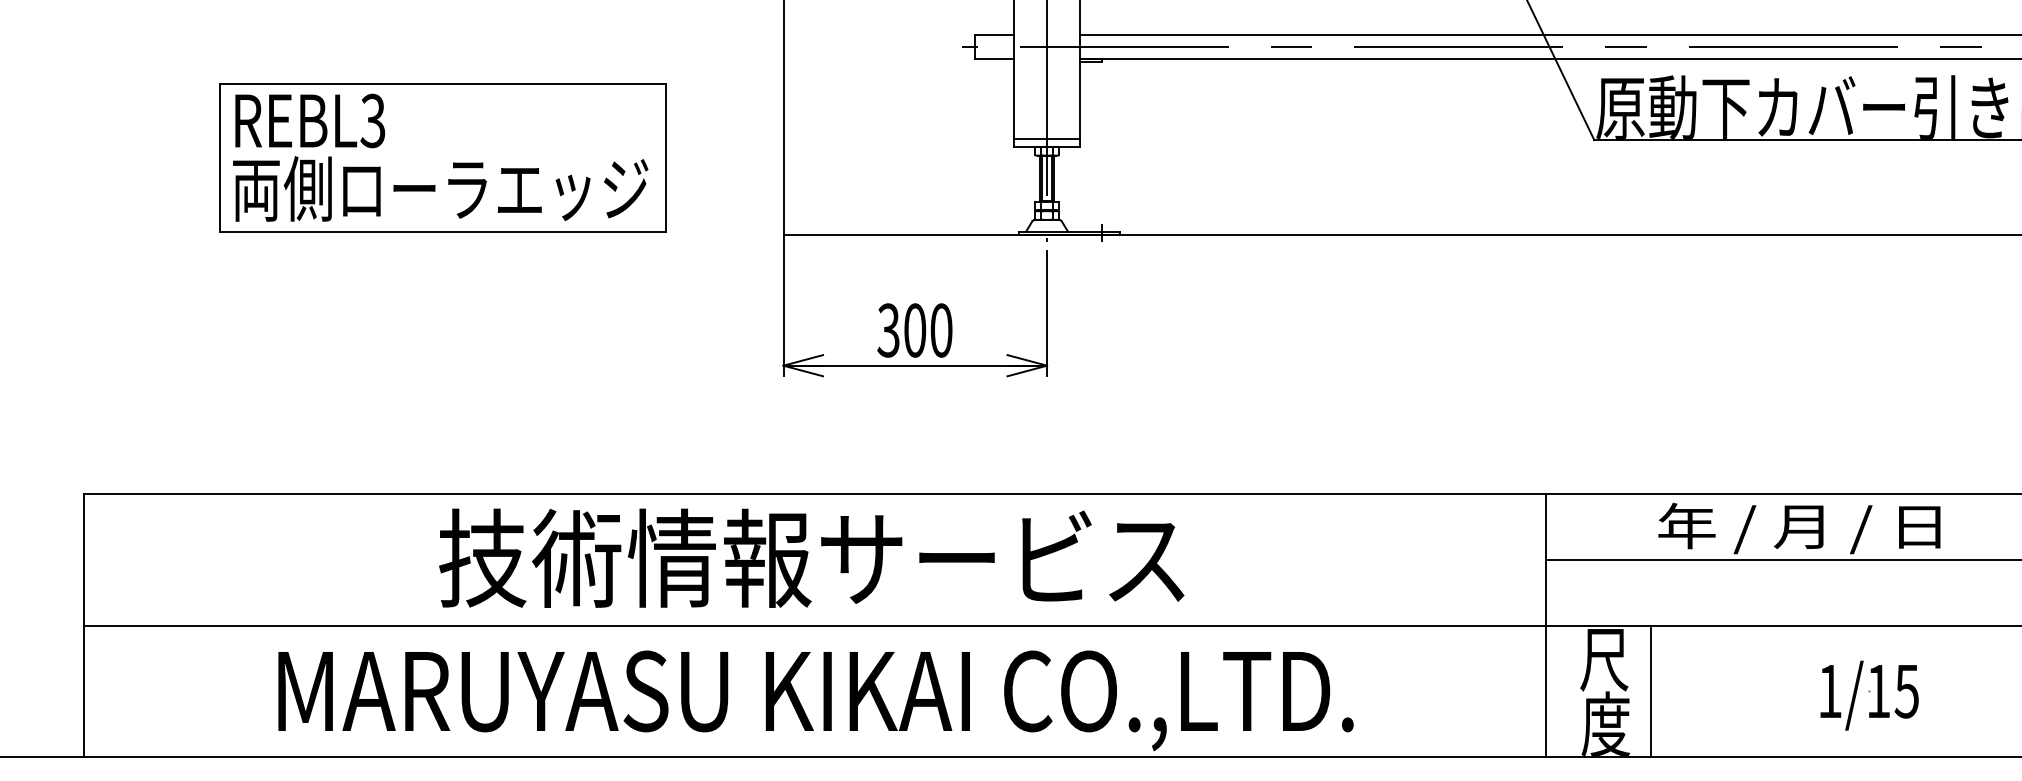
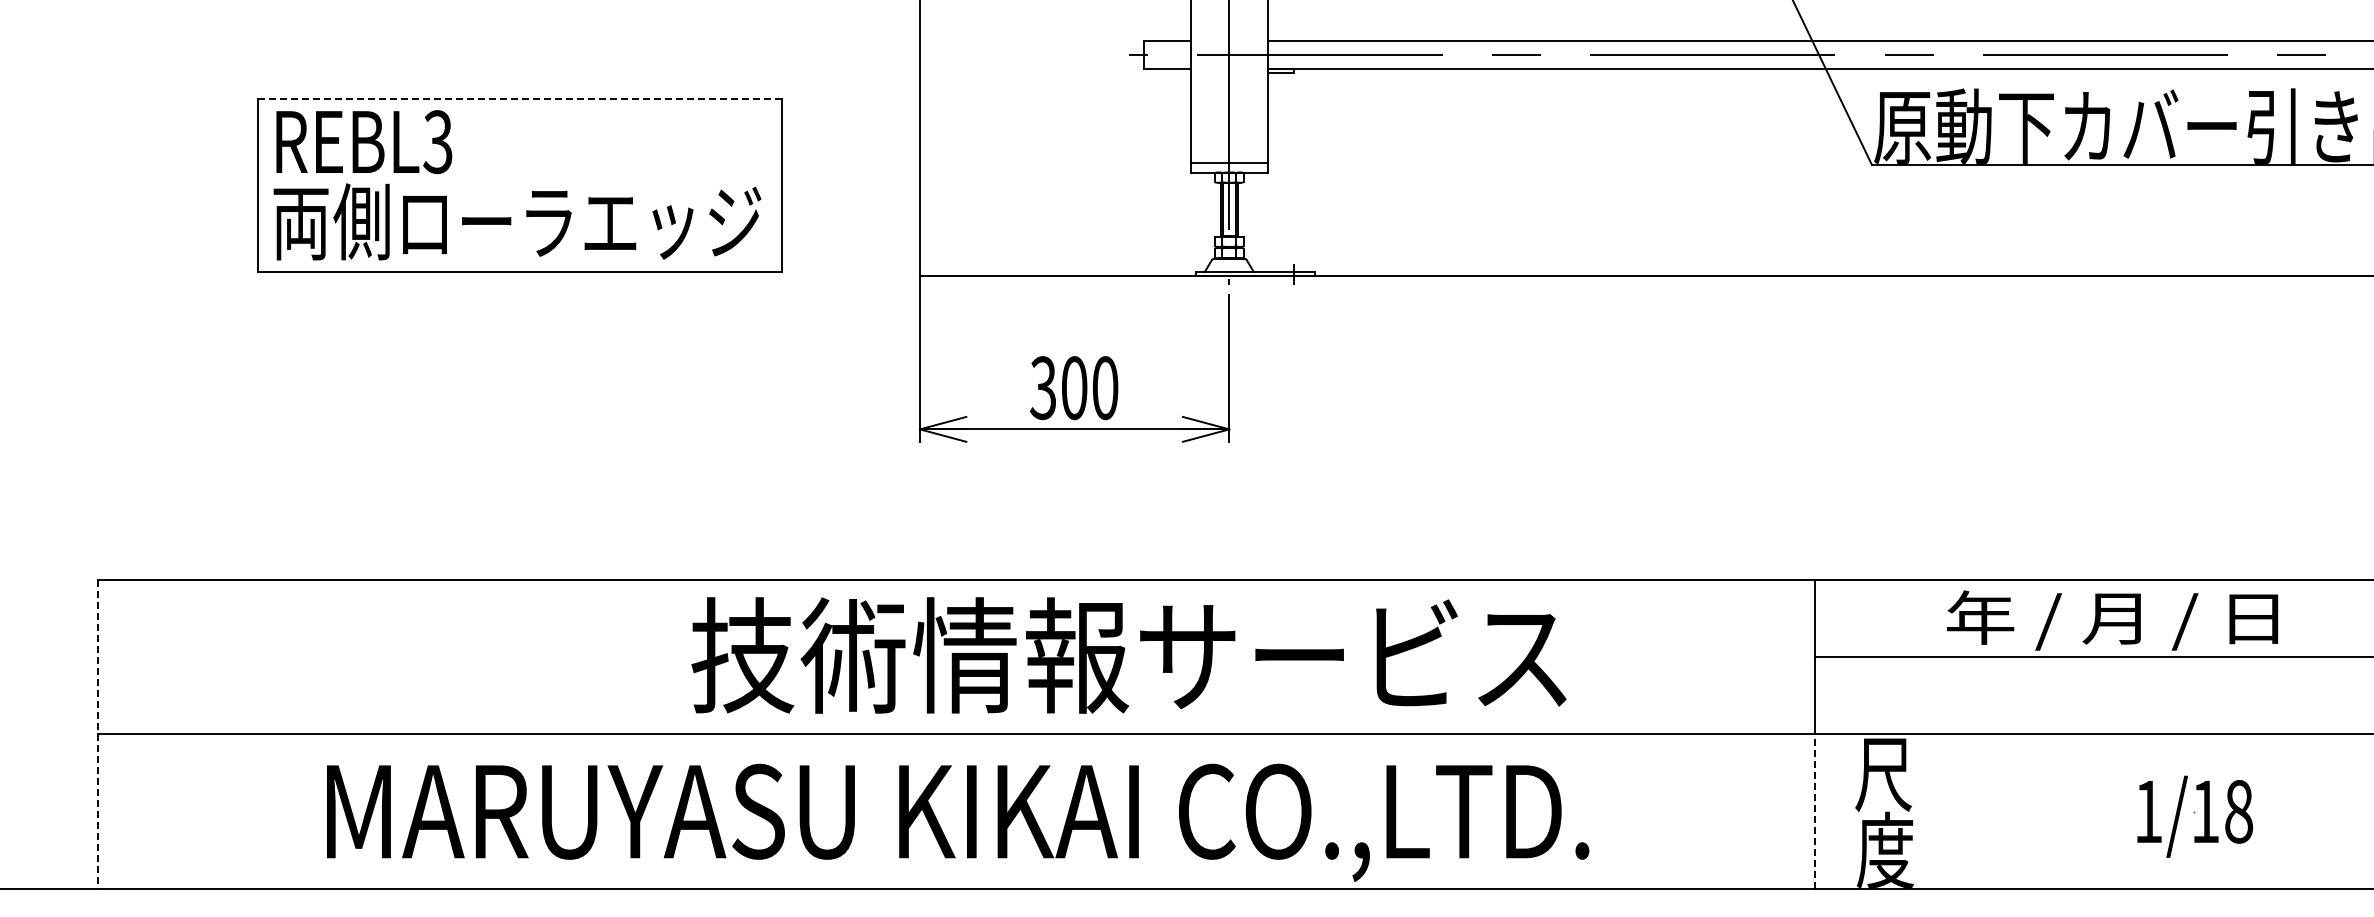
line: (443, 84) -> (520, 99), solid -> dashed
text: (811, 558) -> (1128, 655), moved
line: (83, 625) -> (98, 734), solid -> dashed
line: (1546, 691) -> (1815, 811), solid -> dashed
line: (1651, 691) -> (1938, 811), removed
text: (1906, 691) -> (2238, 811), 1/15 -> 1/18

